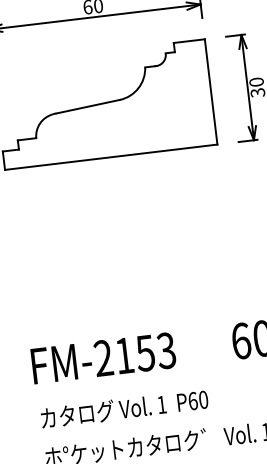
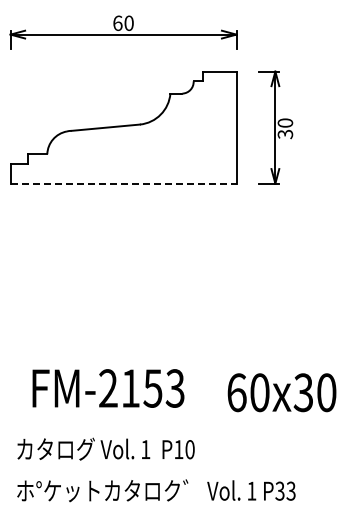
line: (111, 157) -> (123, 183), solid -> dashed
text: (103, 358) -> (108, 388), moved
text: (192, 401) -> (178, 449), P60 -> P10

